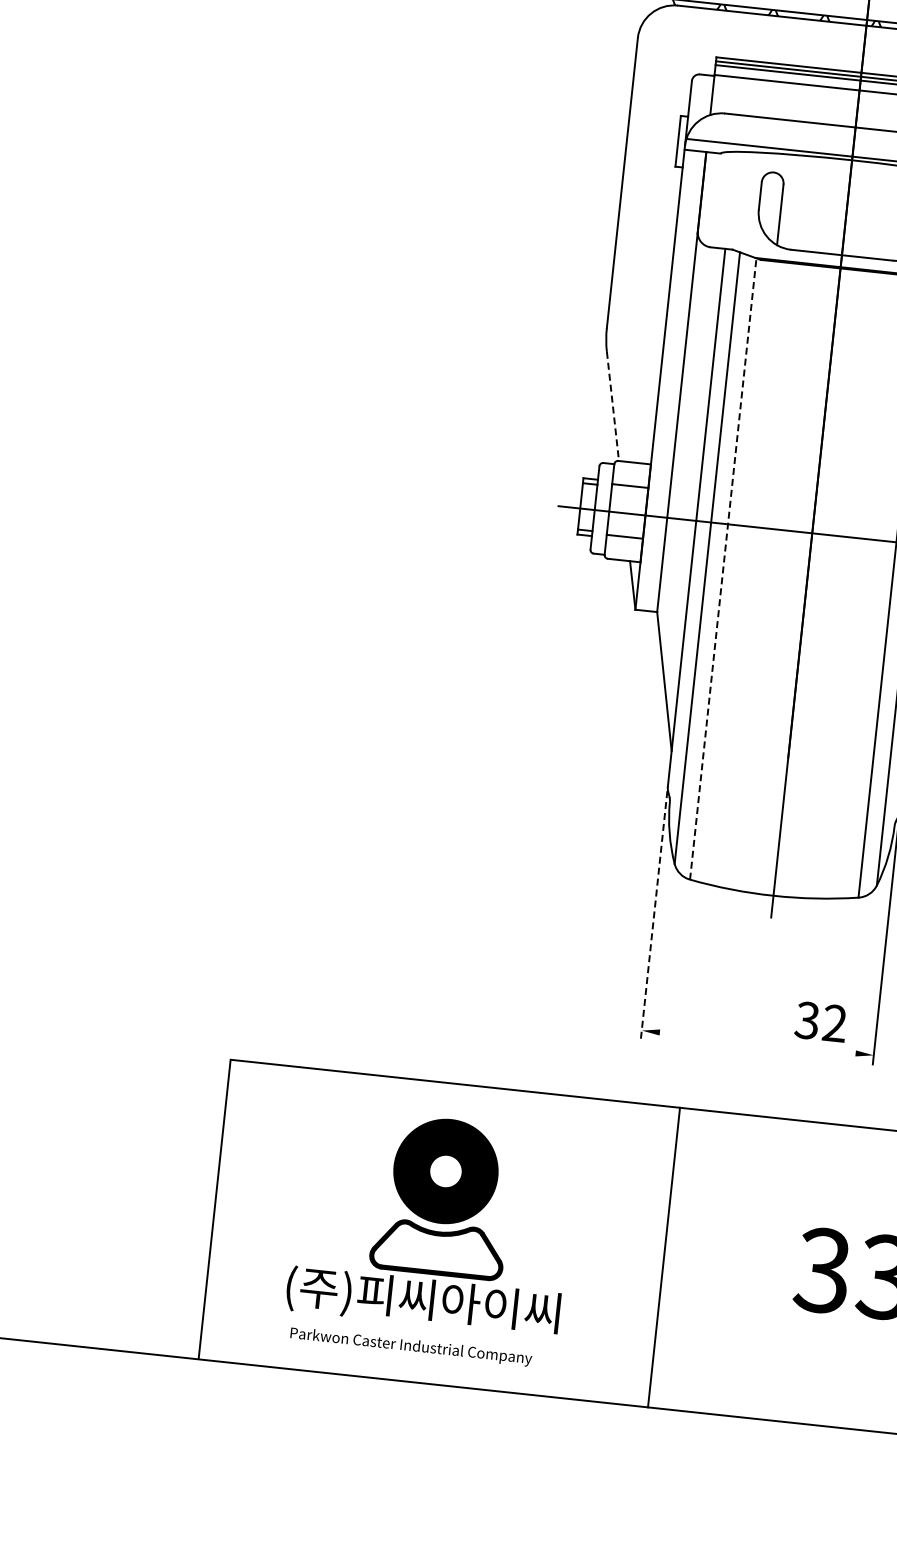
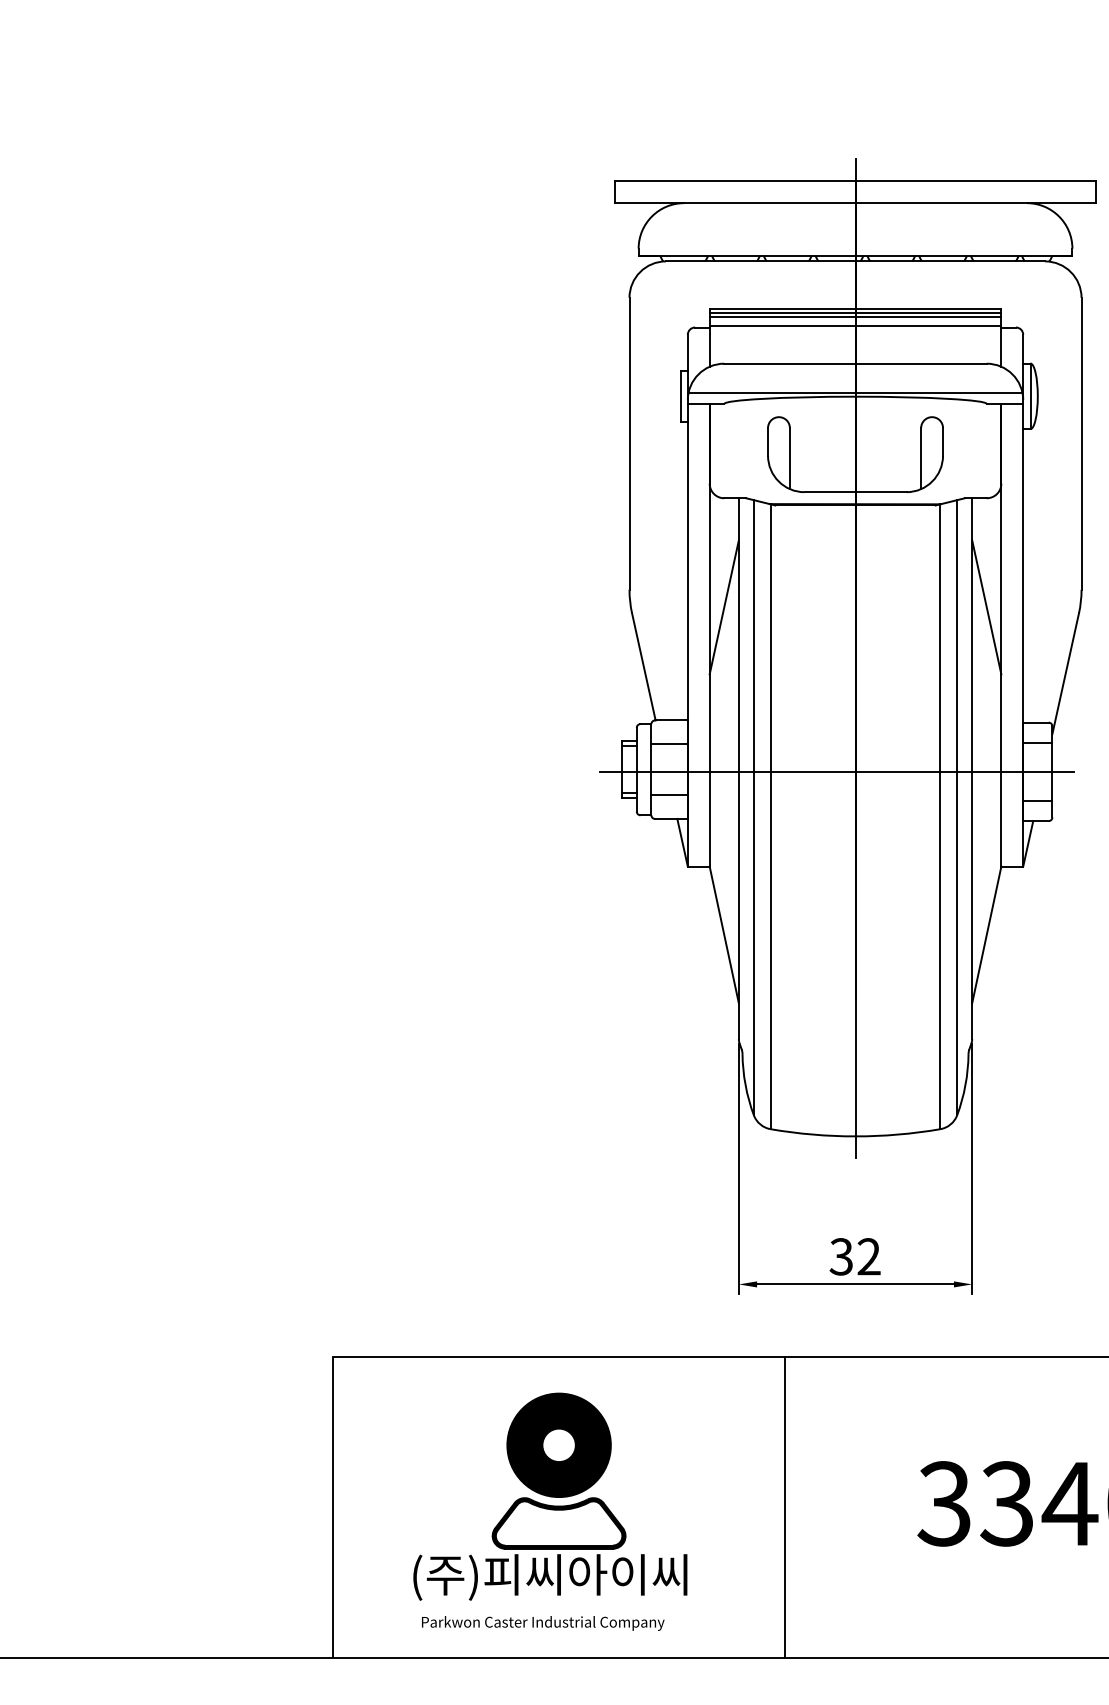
line: (698, 355) -> (723, 607), added
line: (612, 406) -> (643, 666), dashed -> solid
line: (722, 568) -> (770, 816), dashed -> solid
line: (653, 915) -> (738, 1168), dashed -> solid
text: (820, 1021) -> (854, 1256), moved
line: (757, 1043) -> (855, 1284), added

